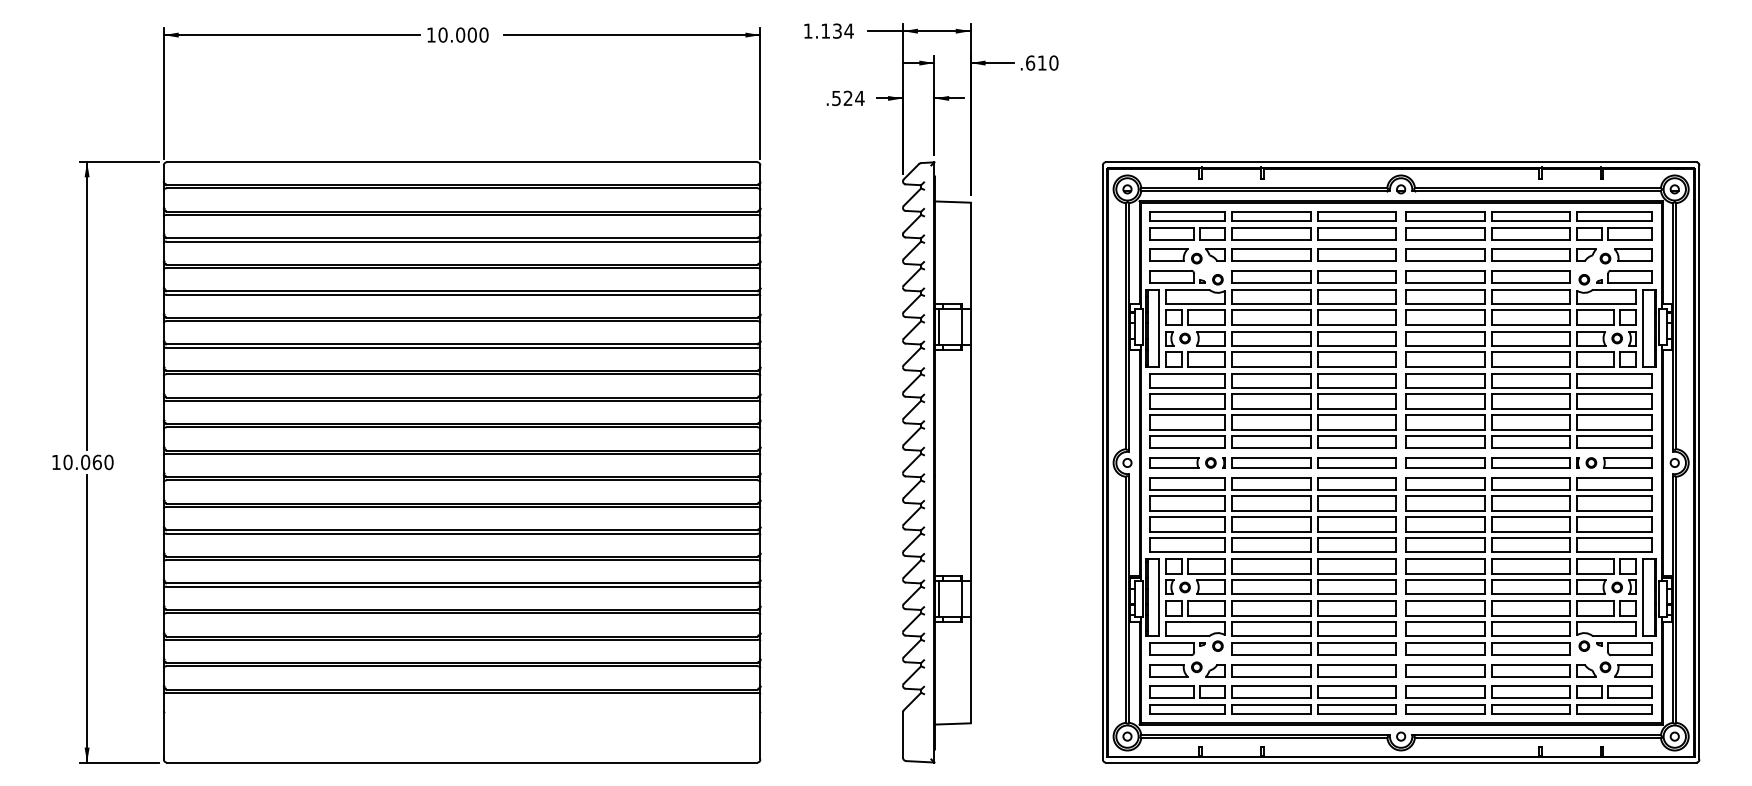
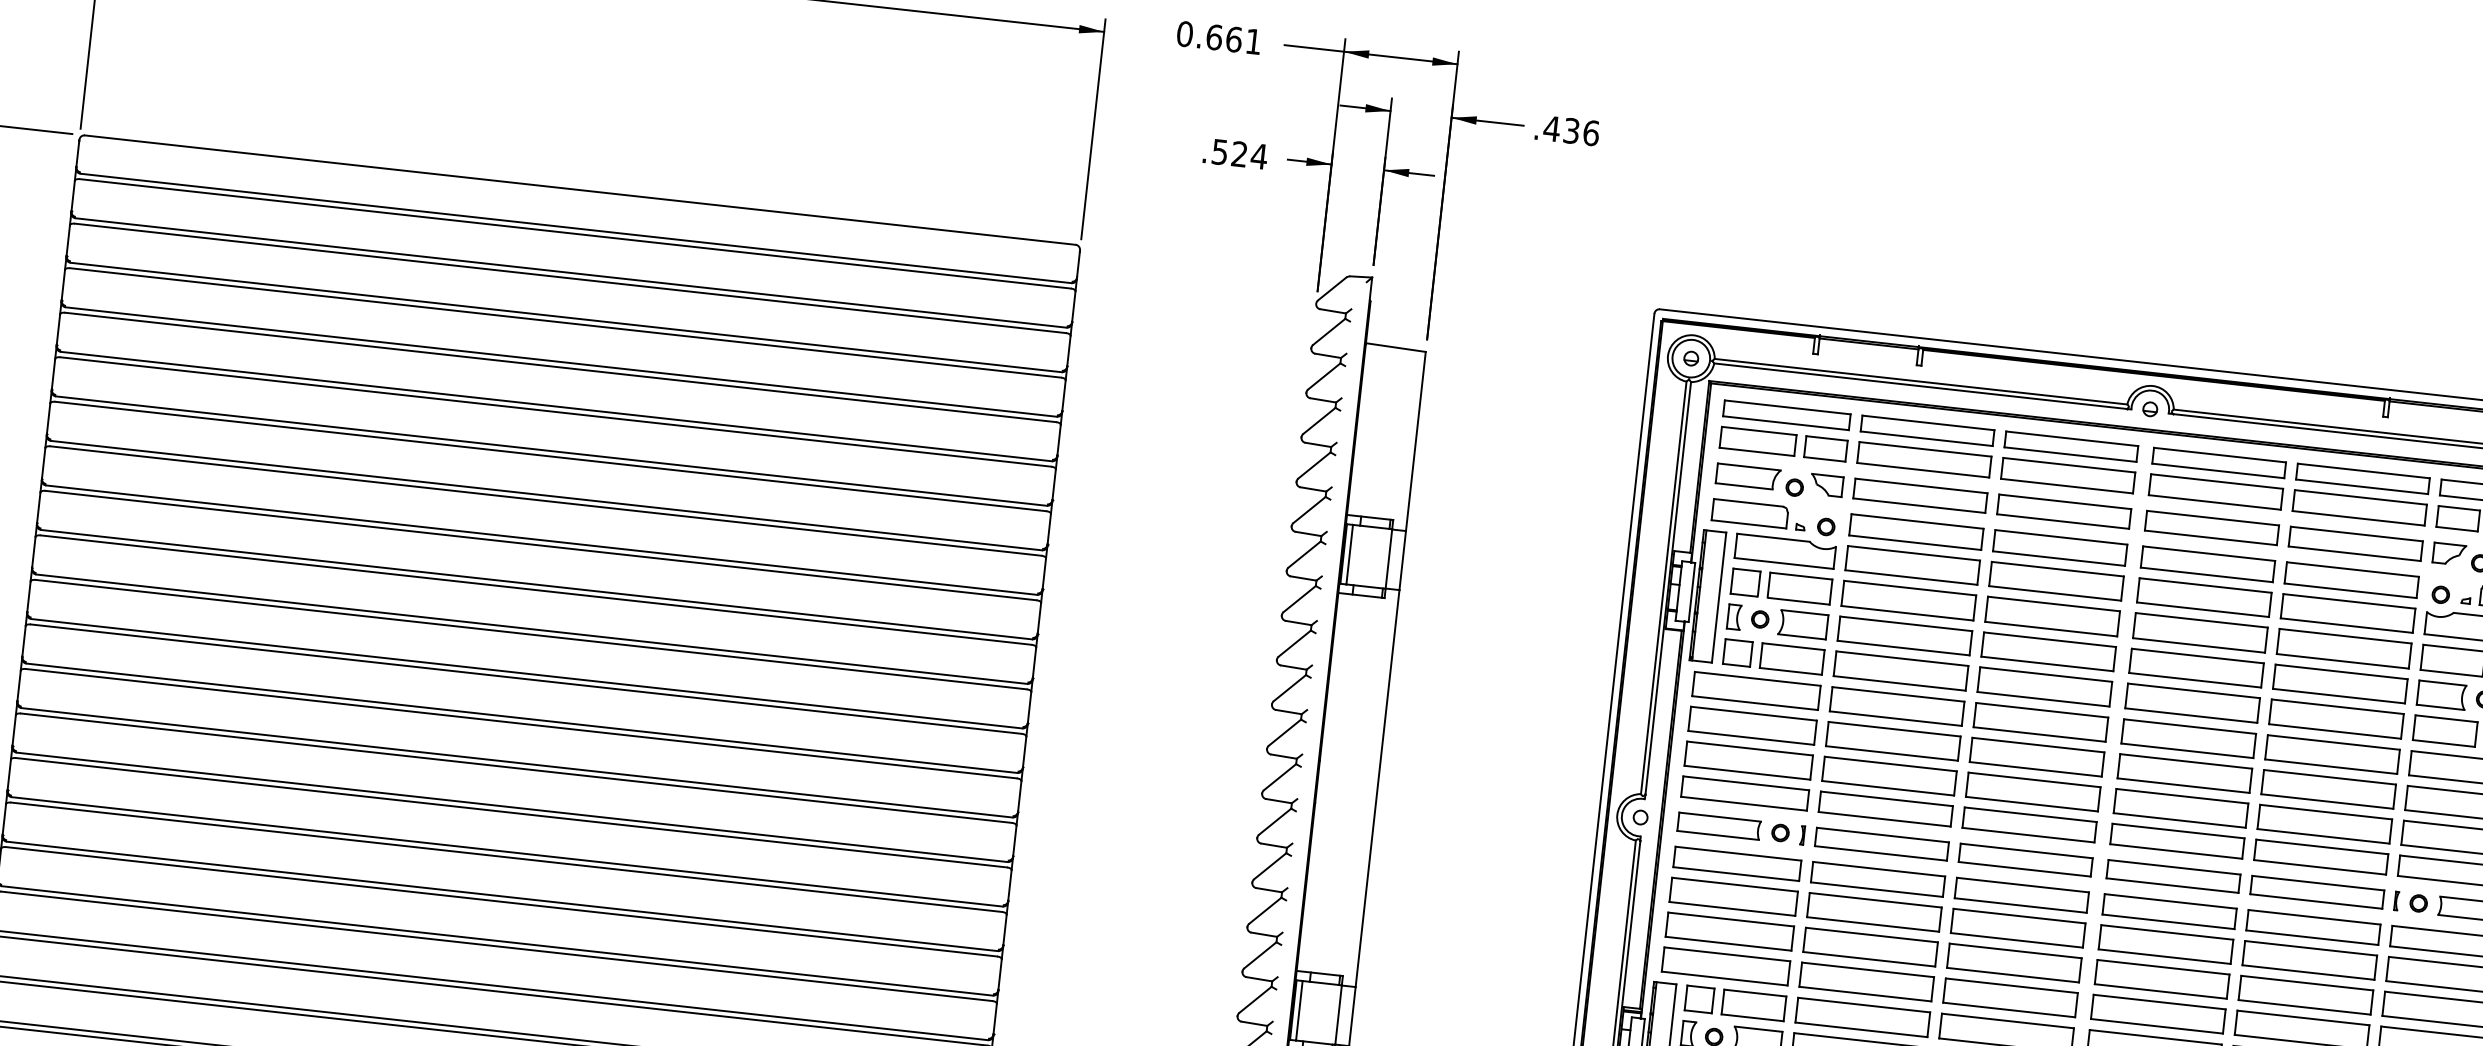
text: (828, 30) -> (1219, 36), 1.134 -> 0.661
text: (1041, 62) -> (1570, 129), .610 -> .436

